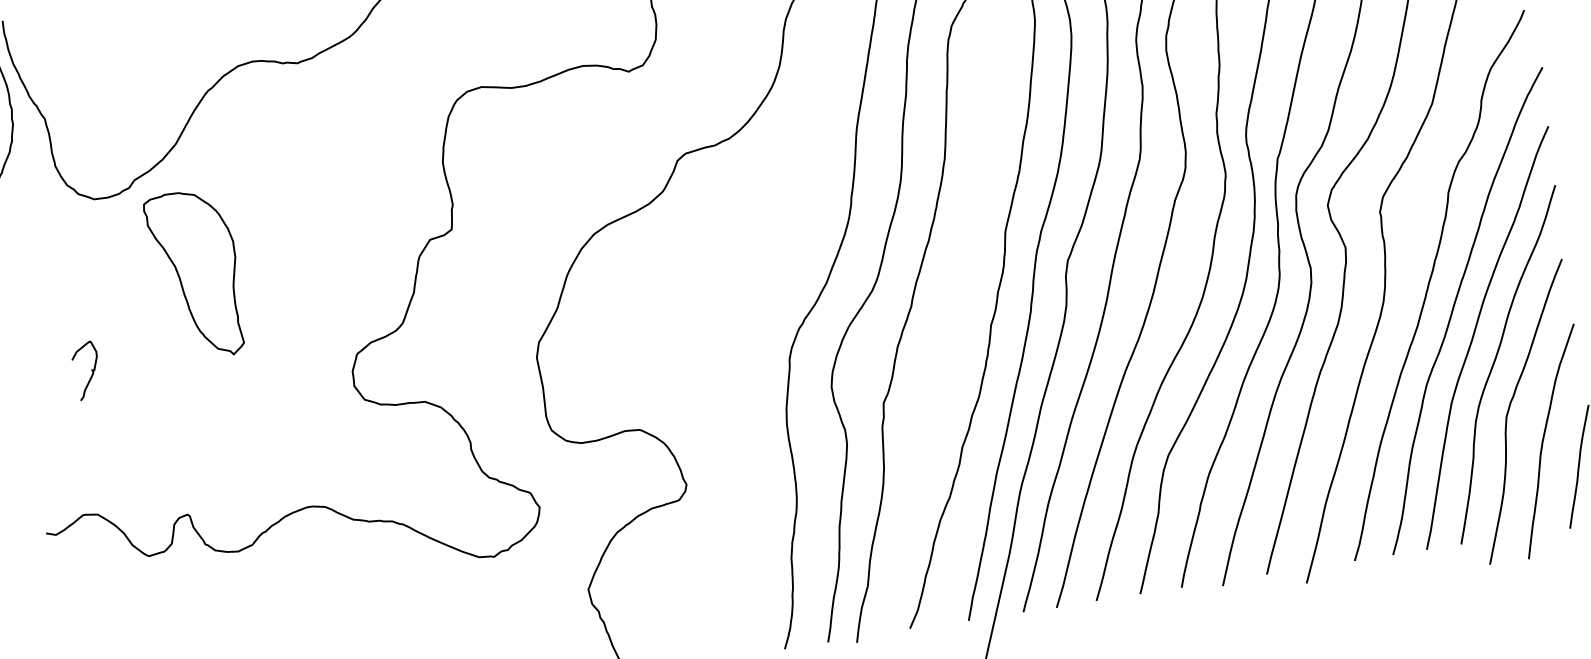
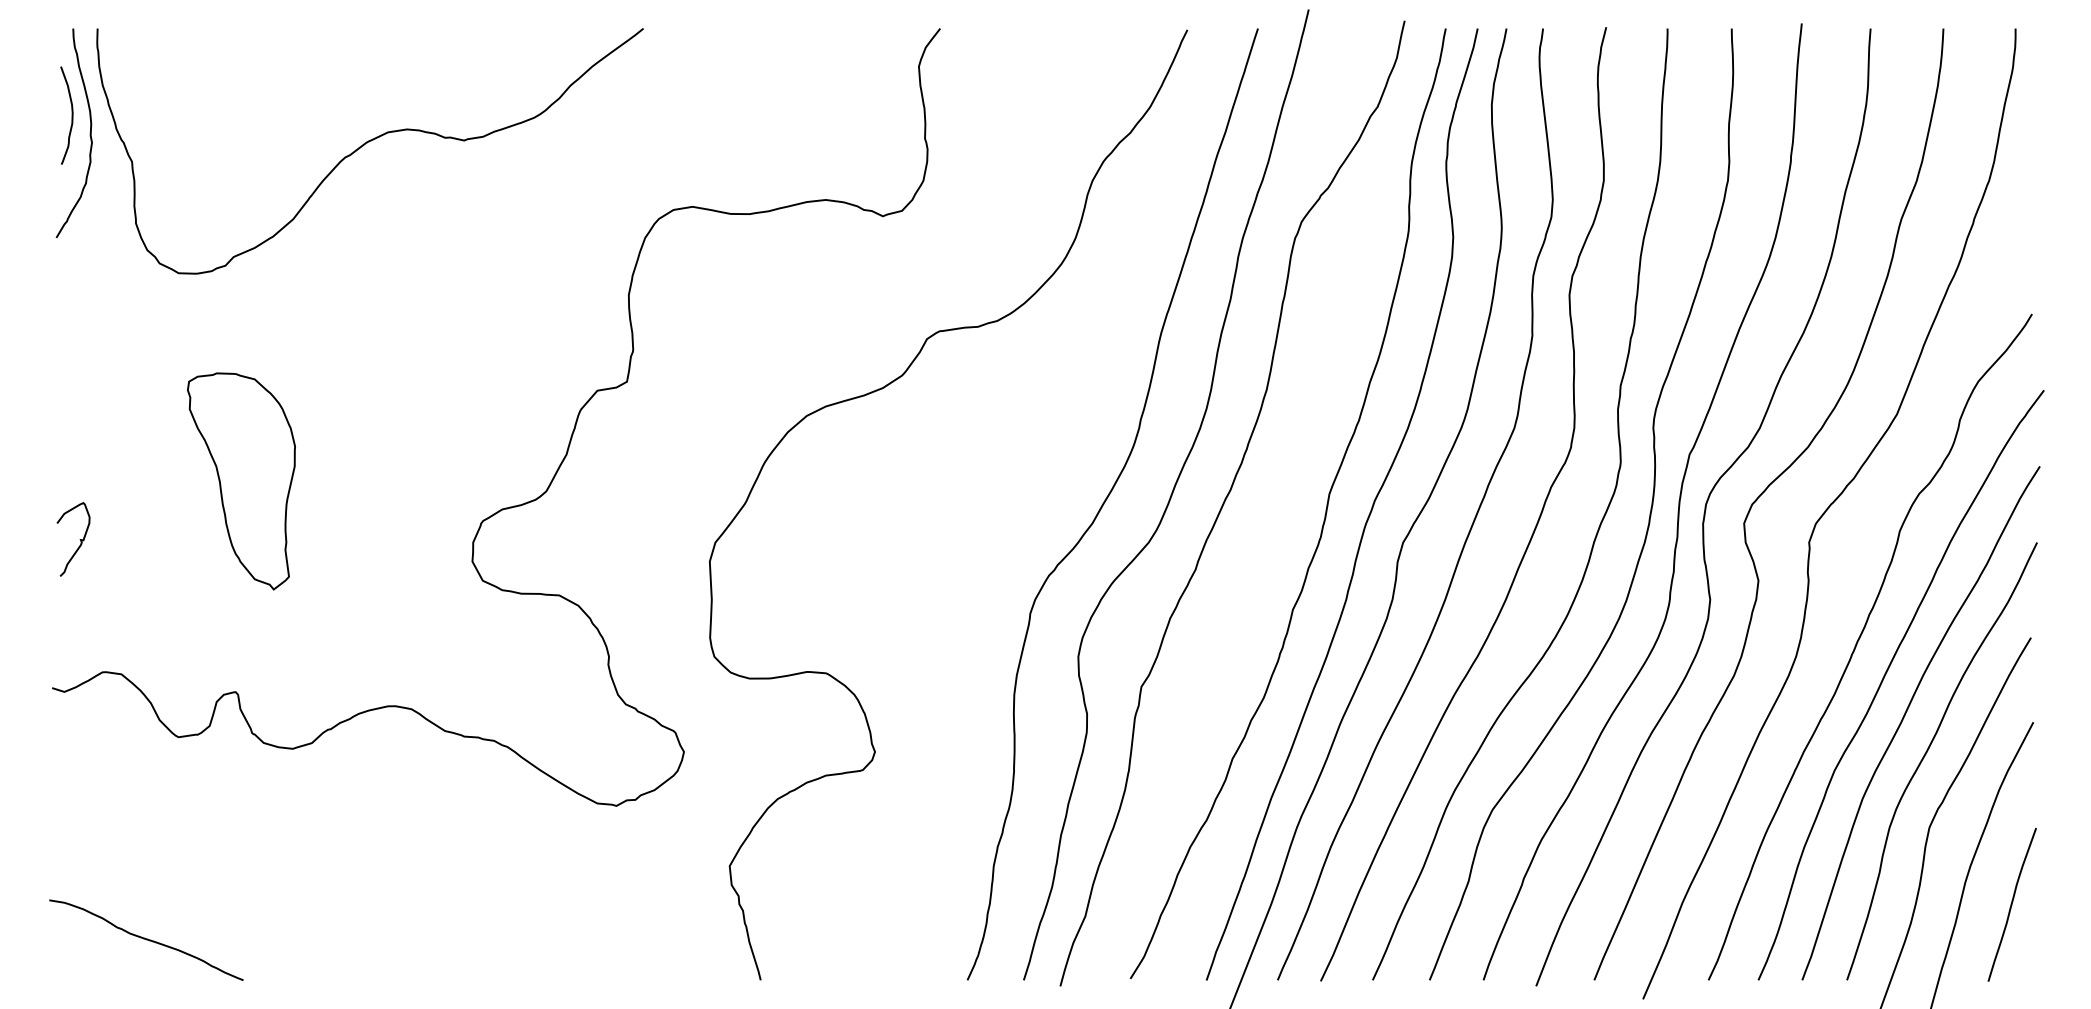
part: (196, 275) -> (241, 481), moved
curve: (91, 370) -> (79, 539), moved

